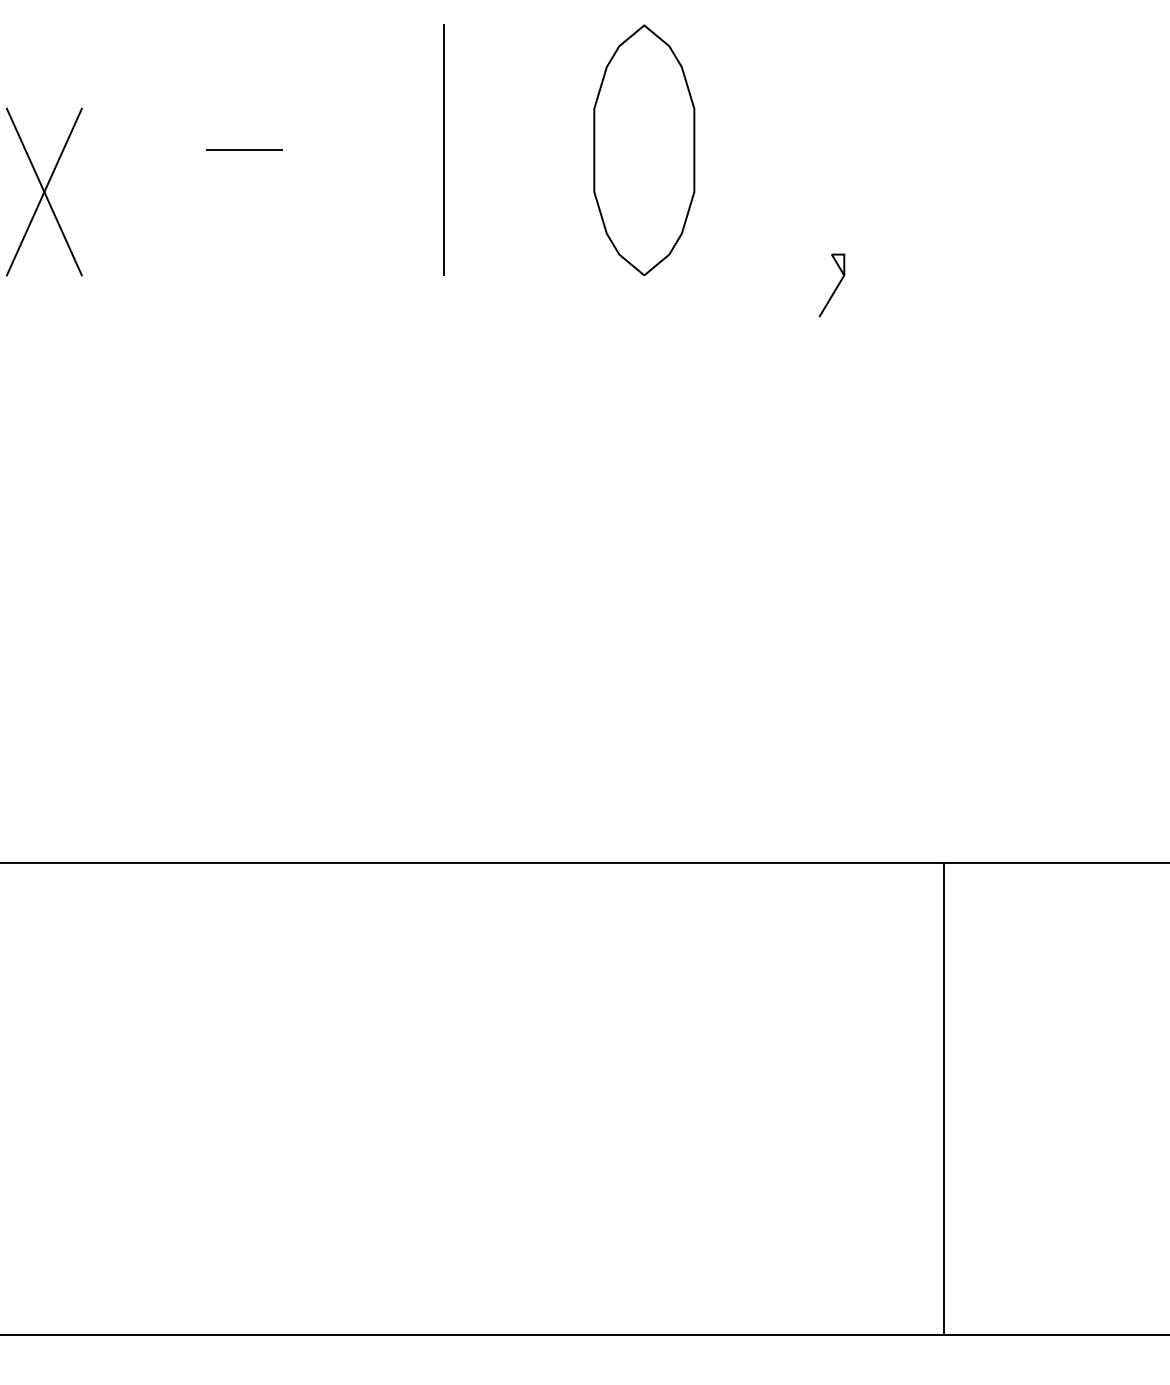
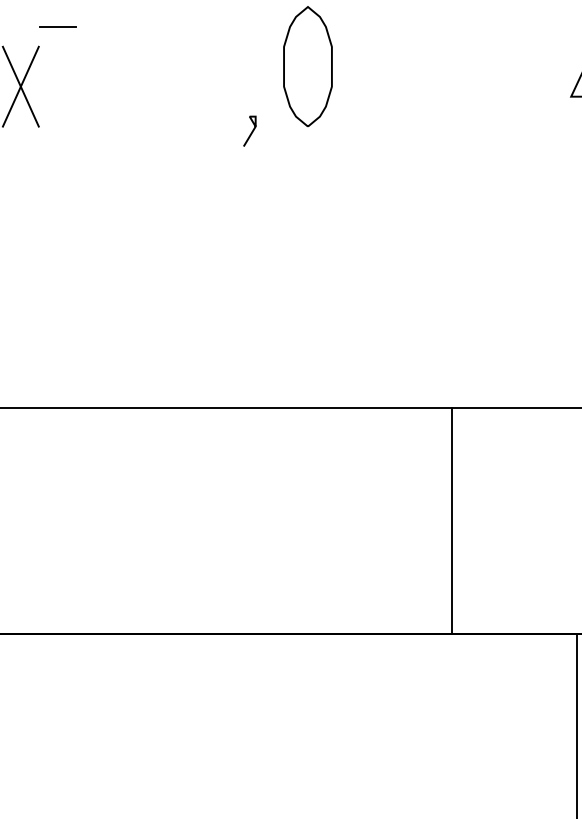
line: (244, 149) -> (57, 26), moved
line: (444, 149) -> (212, 66), removed
line: (835, 285) -> (251, 131), moved

